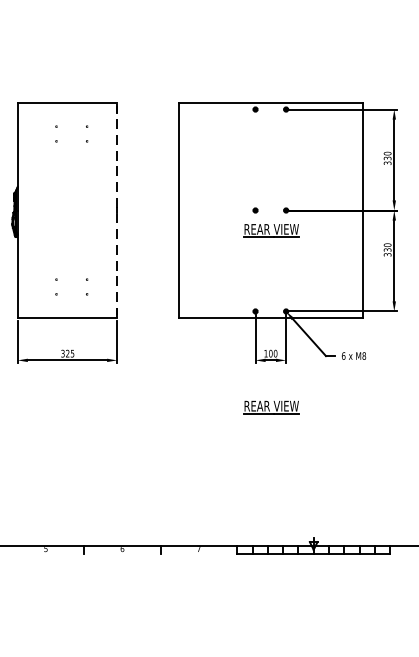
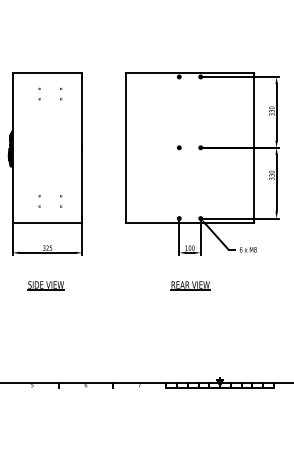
line: (117, 210) -> (82, 147), dashed -> solid
part: (271, 230) -> (190, 161), removed
part: (64, 406) -> (45, 285), added

